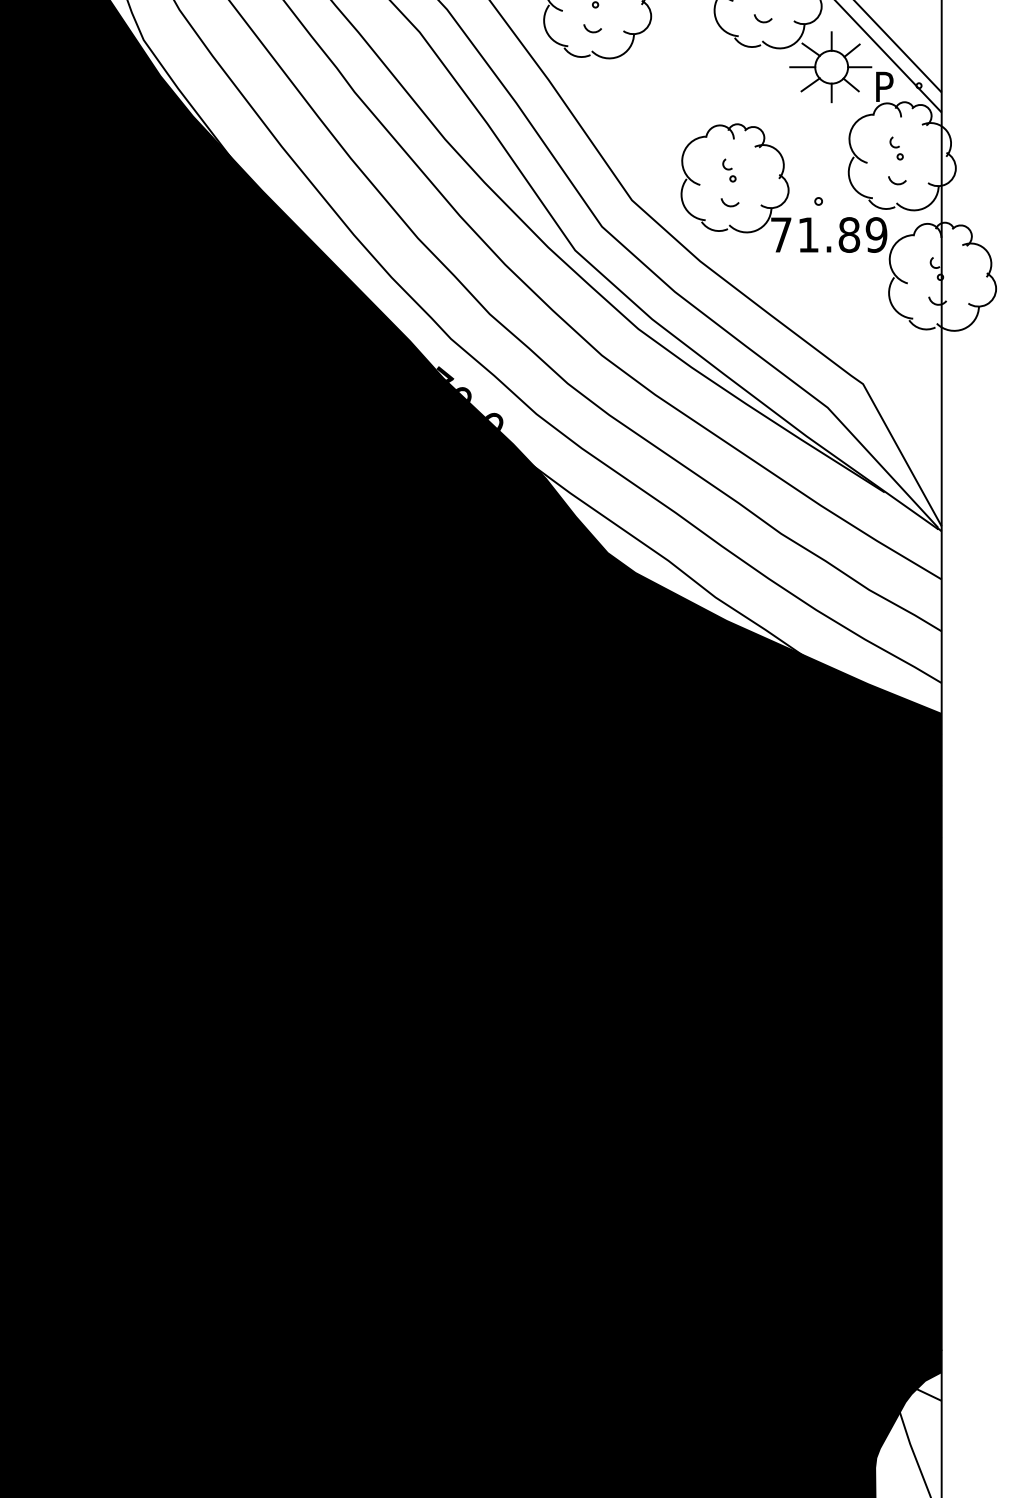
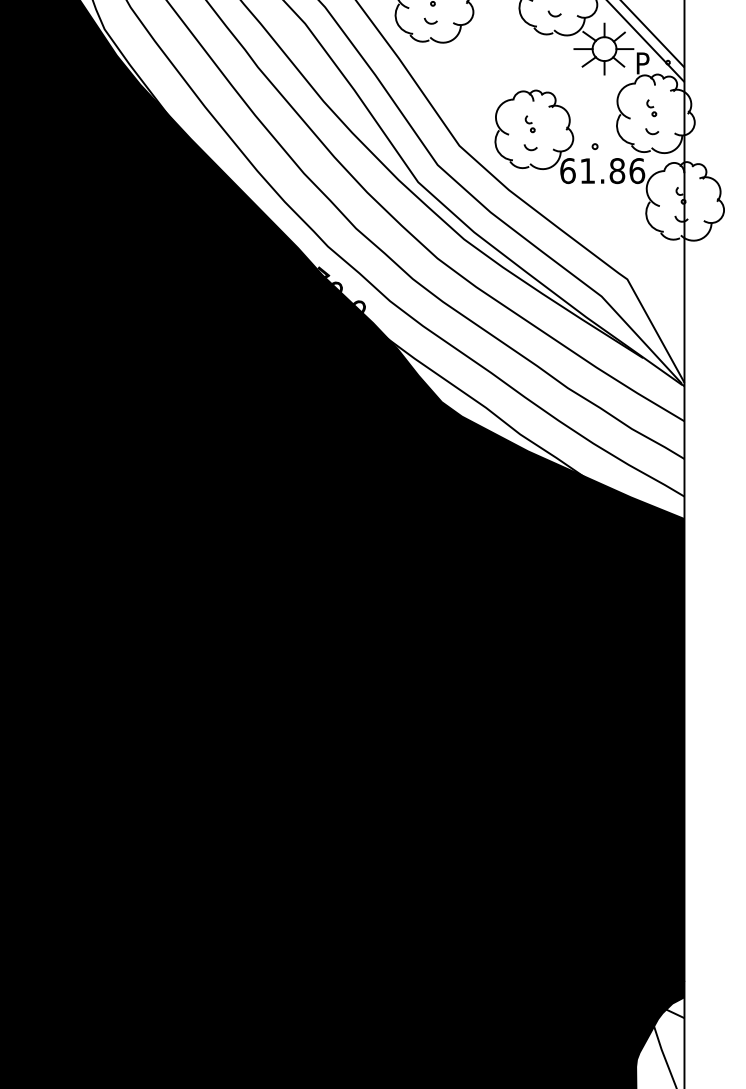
text: (828, 234) -> (602, 170), 71.89 -> 61.86

